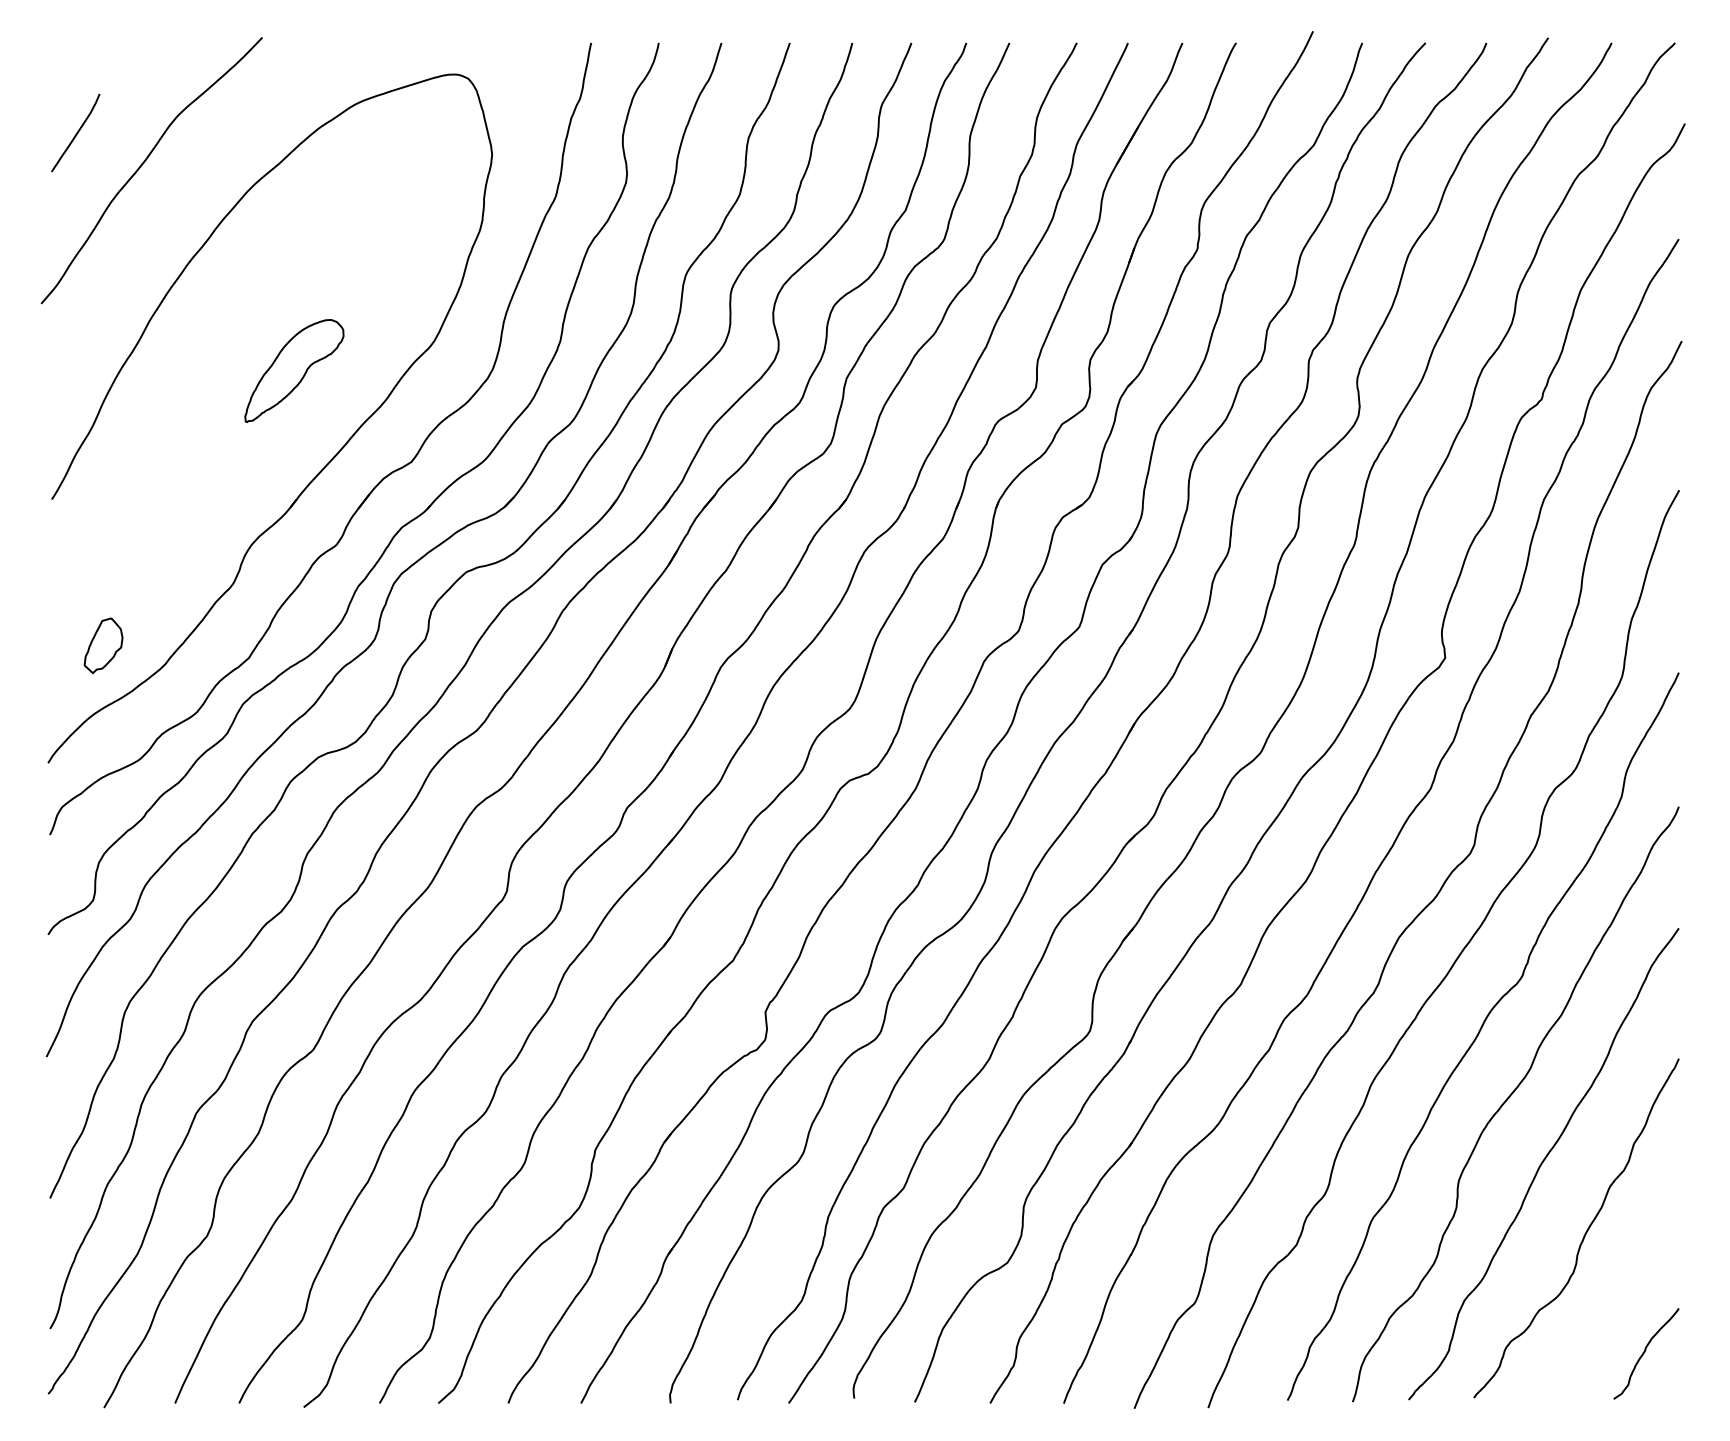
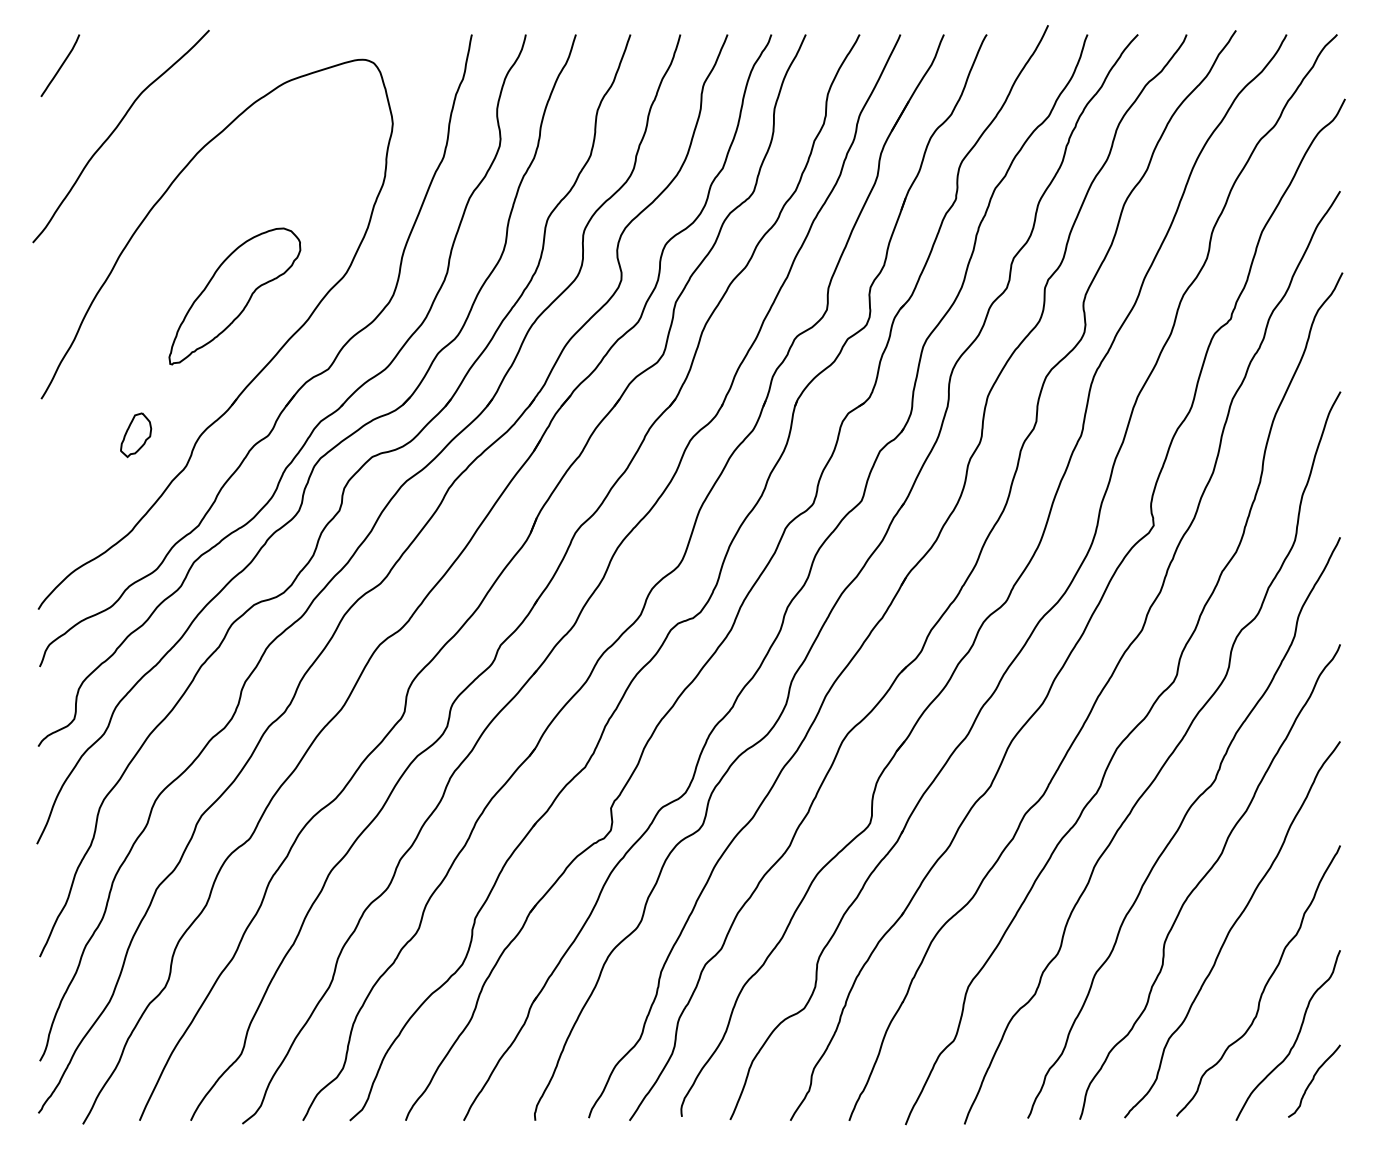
curve: (76, 132) -> (60, 65), moved
part: (294, 370) -> (235, 296), size x1.67
part: (103, 645) -> (136, 434), moved
curve: (1623, 1300) -> (1296, 1038), added

